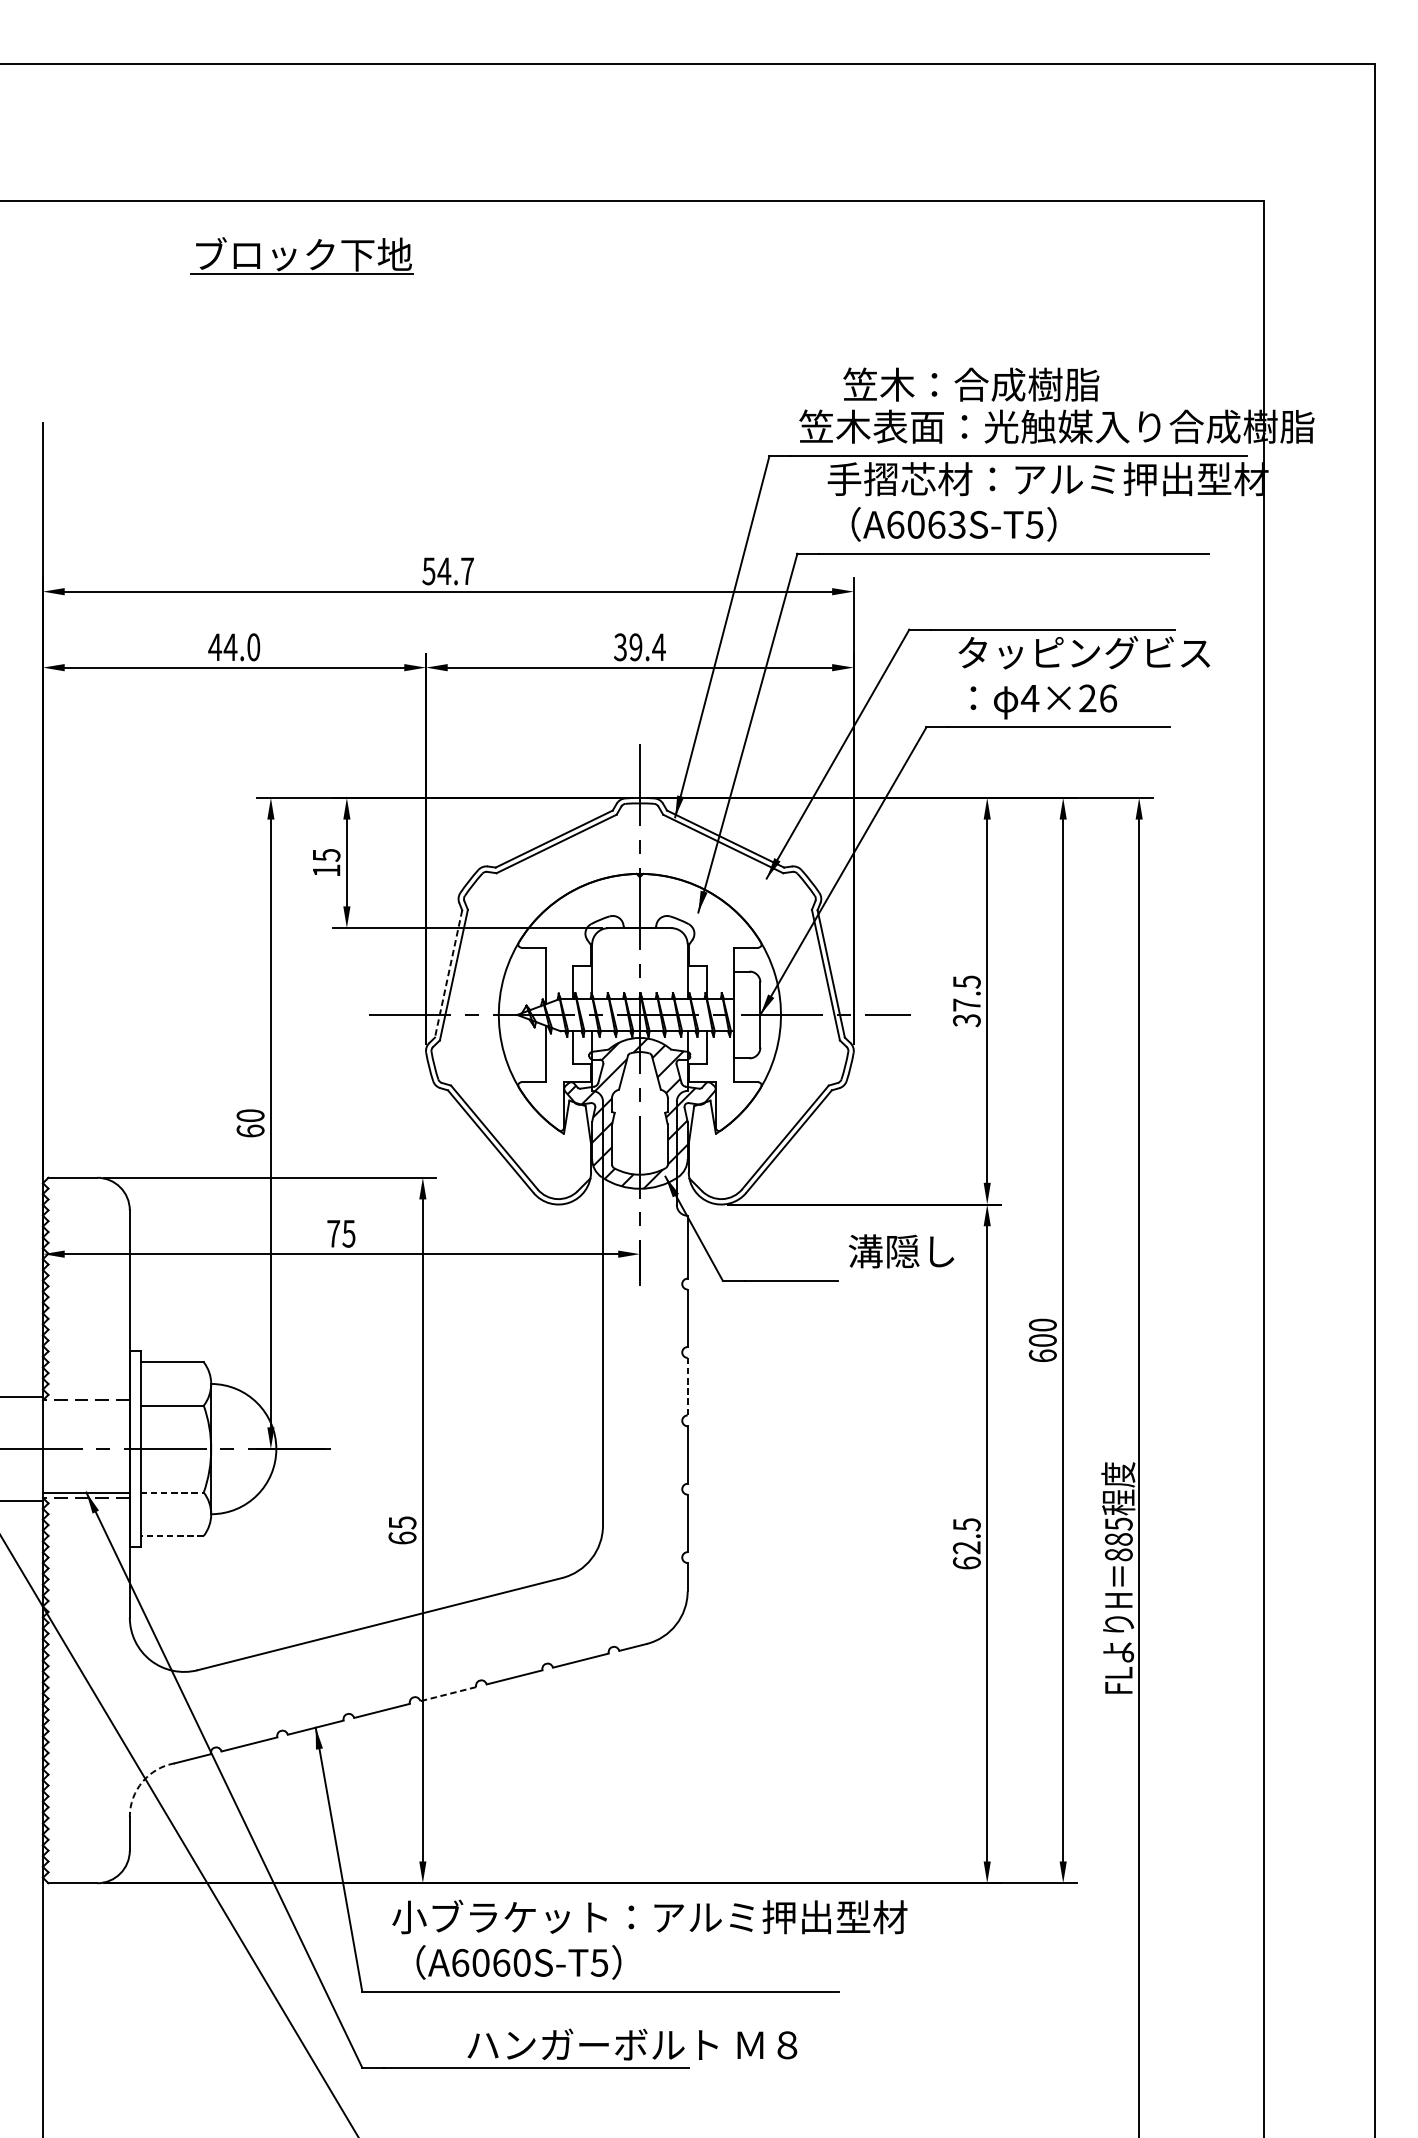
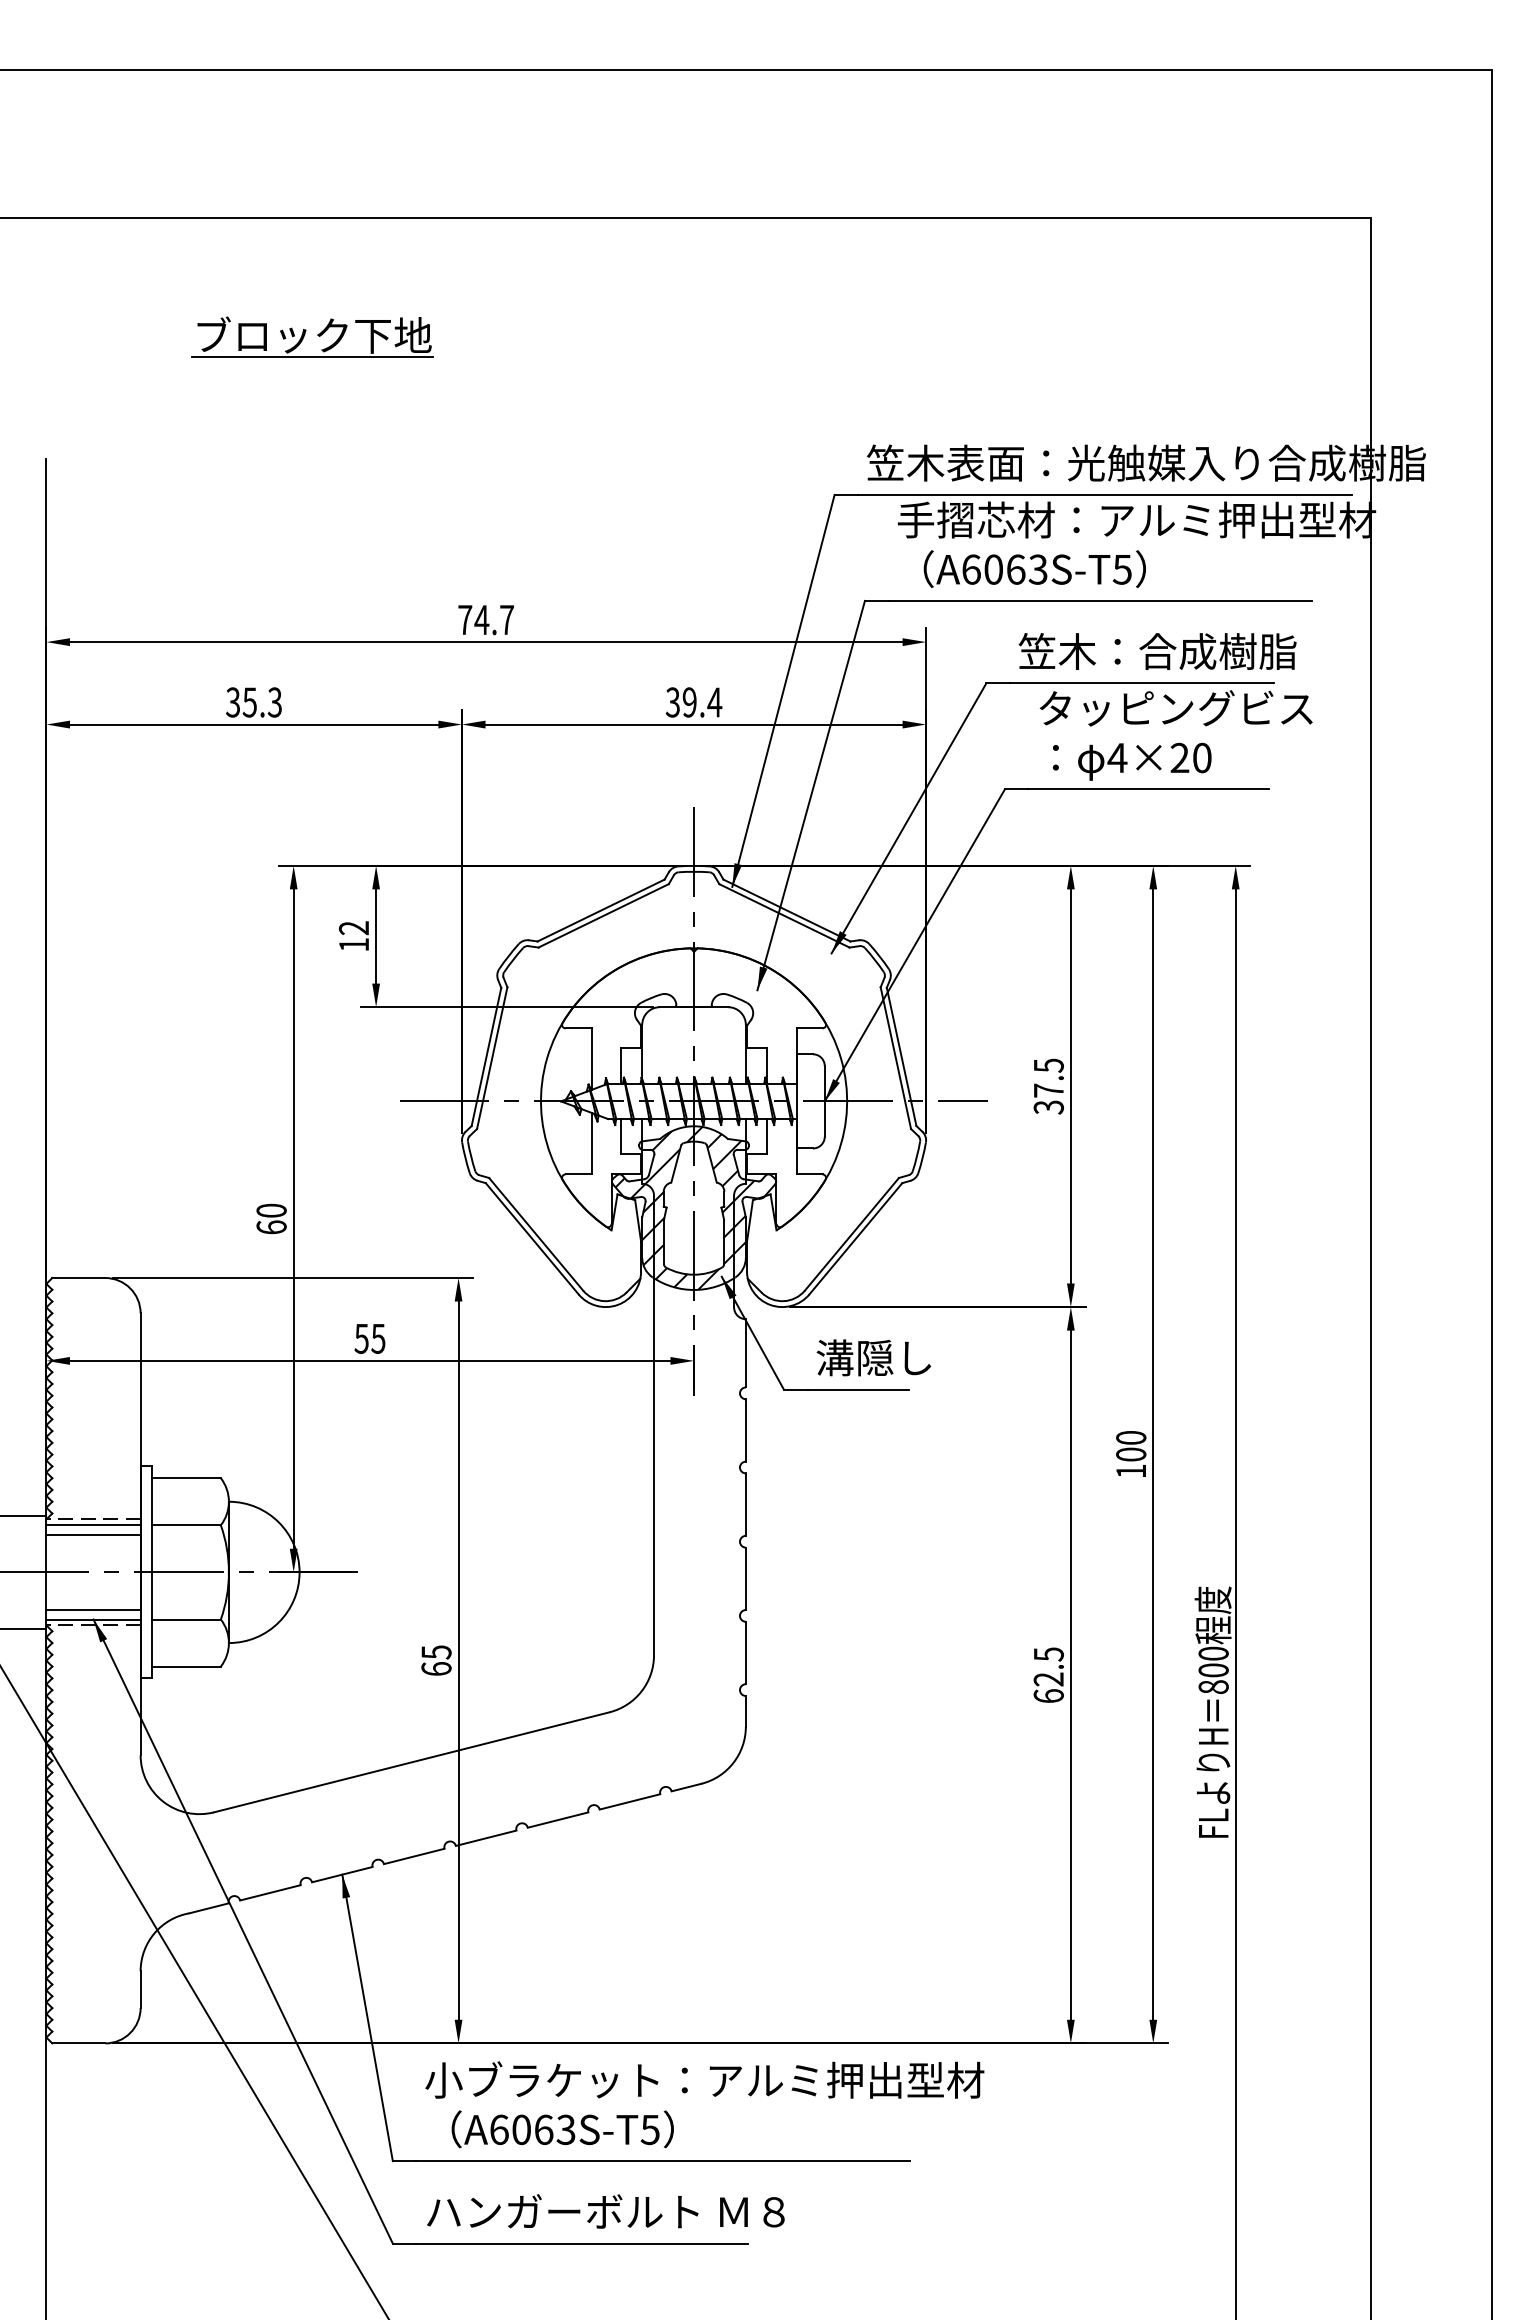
part: (302, 255) -> (312, 336), moved
text: (971, 384) -> (1157, 651), moved
text: (429, 571) -> (465, 620), 54.7 -> 74.7
text: (233, 647) -> (253, 702), 44.0 -> 35.3
text: (1108, 698) -> (1202, 757), 4×26 -> 4×20
text: (326, 855) -> (353, 928), 15 -> 12
line: (448, 973) -> (486, 1056), dashed -> solid
text: (333, 1233) -> (361, 1338), 75 -> 55
text: (901, 1251) -> (873, 1357), moved
text: (1043, 1355) -> (1131, 1470), 600 -> 100
line: (687, 1387) -> (745, 1505), dashed -> solid
line: (86, 1405) -> (93, 1525), added
line: (86, 1414) -> (93, 1534), added
line: (86, 1484) -> (93, 1610), added
line: (173, 1492) -> (187, 1619), dashed -> solid
text: (1118, 1531) -> (1213, 1661), 885 -> 800
line: (172, 1535) -> (186, 1666), dashed -> solid
line: (447, 1694) -> (485, 1838), dashed -> solid
arc: (142, 1781) -> (154, 1933), dashed -> solid
text: (521, 1962) -> (565, 2129), A6060S-T5 -> A6063S-T5
text: (632, 2044) -> (605, 2211), moved

